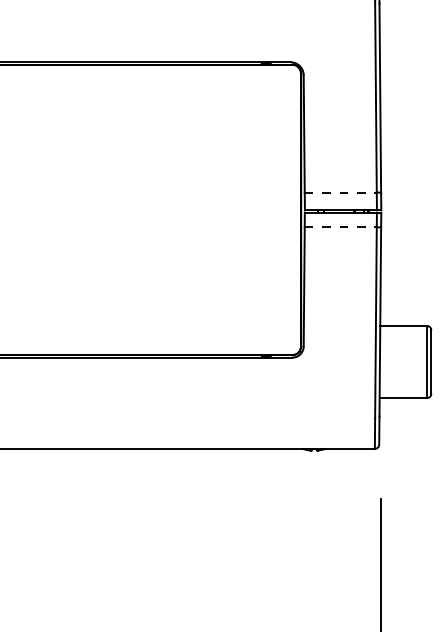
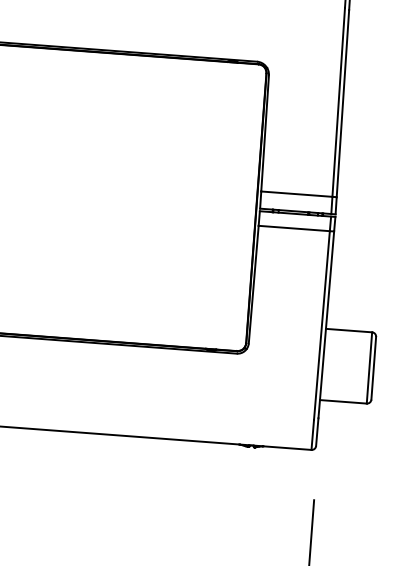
line: (341, 192) -> (297, 194), dashed -> solid
line: (341, 227) -> (294, 228), dashed -> solid

